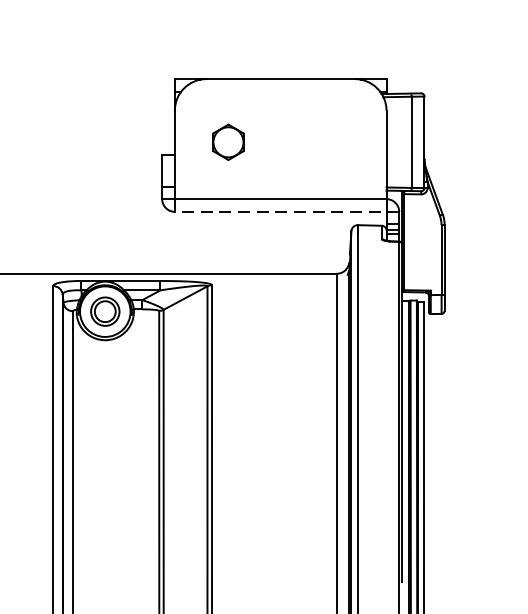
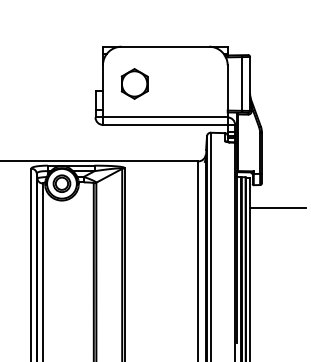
part: (228, 141) -> (134, 83), size x1.43
line: (286, 211) -> (168, 124), dashed -> solid
line: (471, 351) -> (277, 207), added

